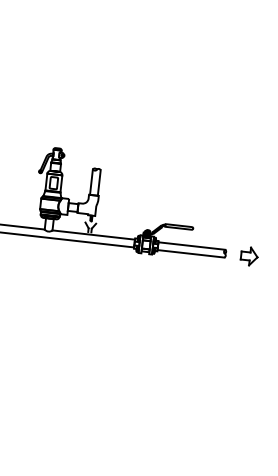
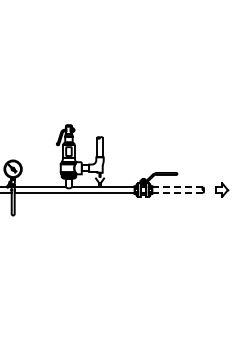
line: (192, 246) -> (178, 187), solid -> dashed
line: (191, 254) -> (178, 193), solid -> dashed

